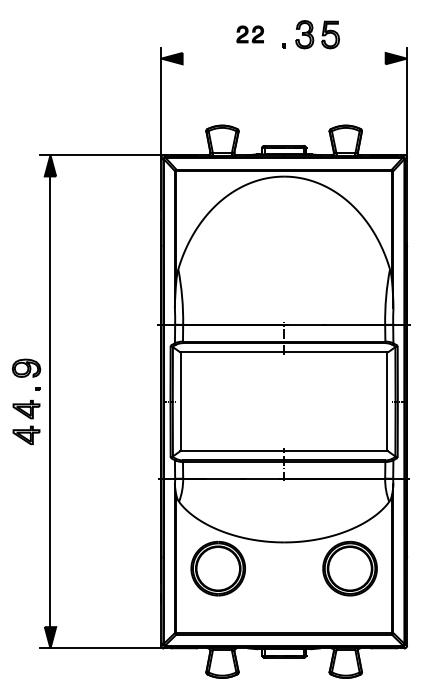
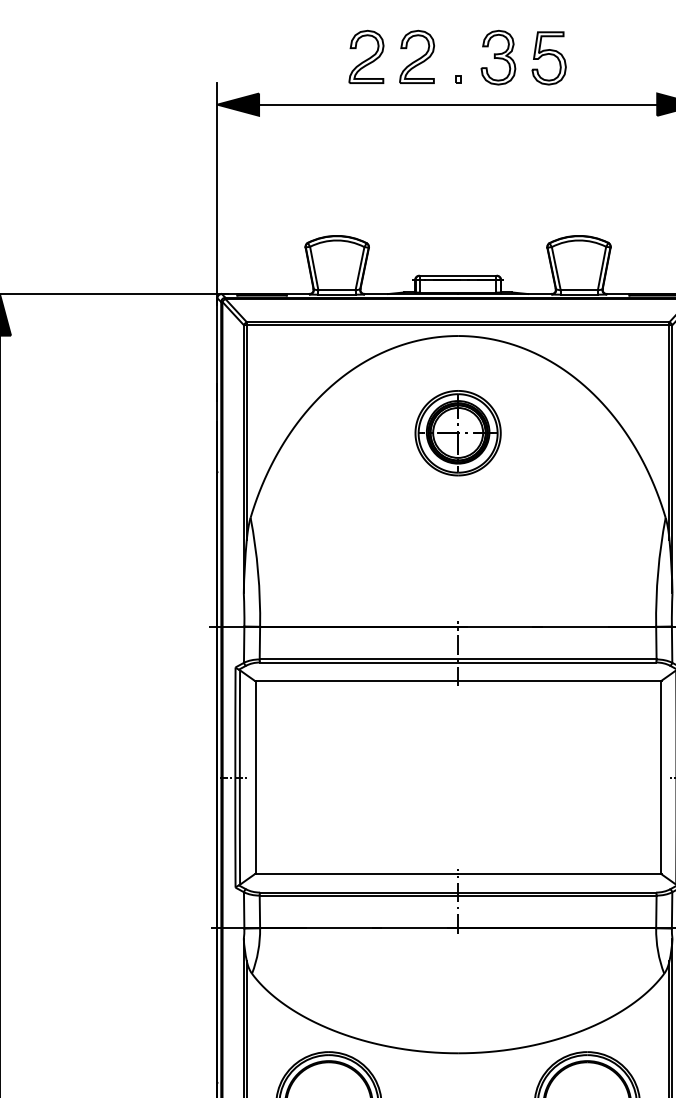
part: (249, 34) -> (390, 57), size x1.67
line: (283, 58) -> (456, 104), added
part: (283, 225) -> (456, 431), added

